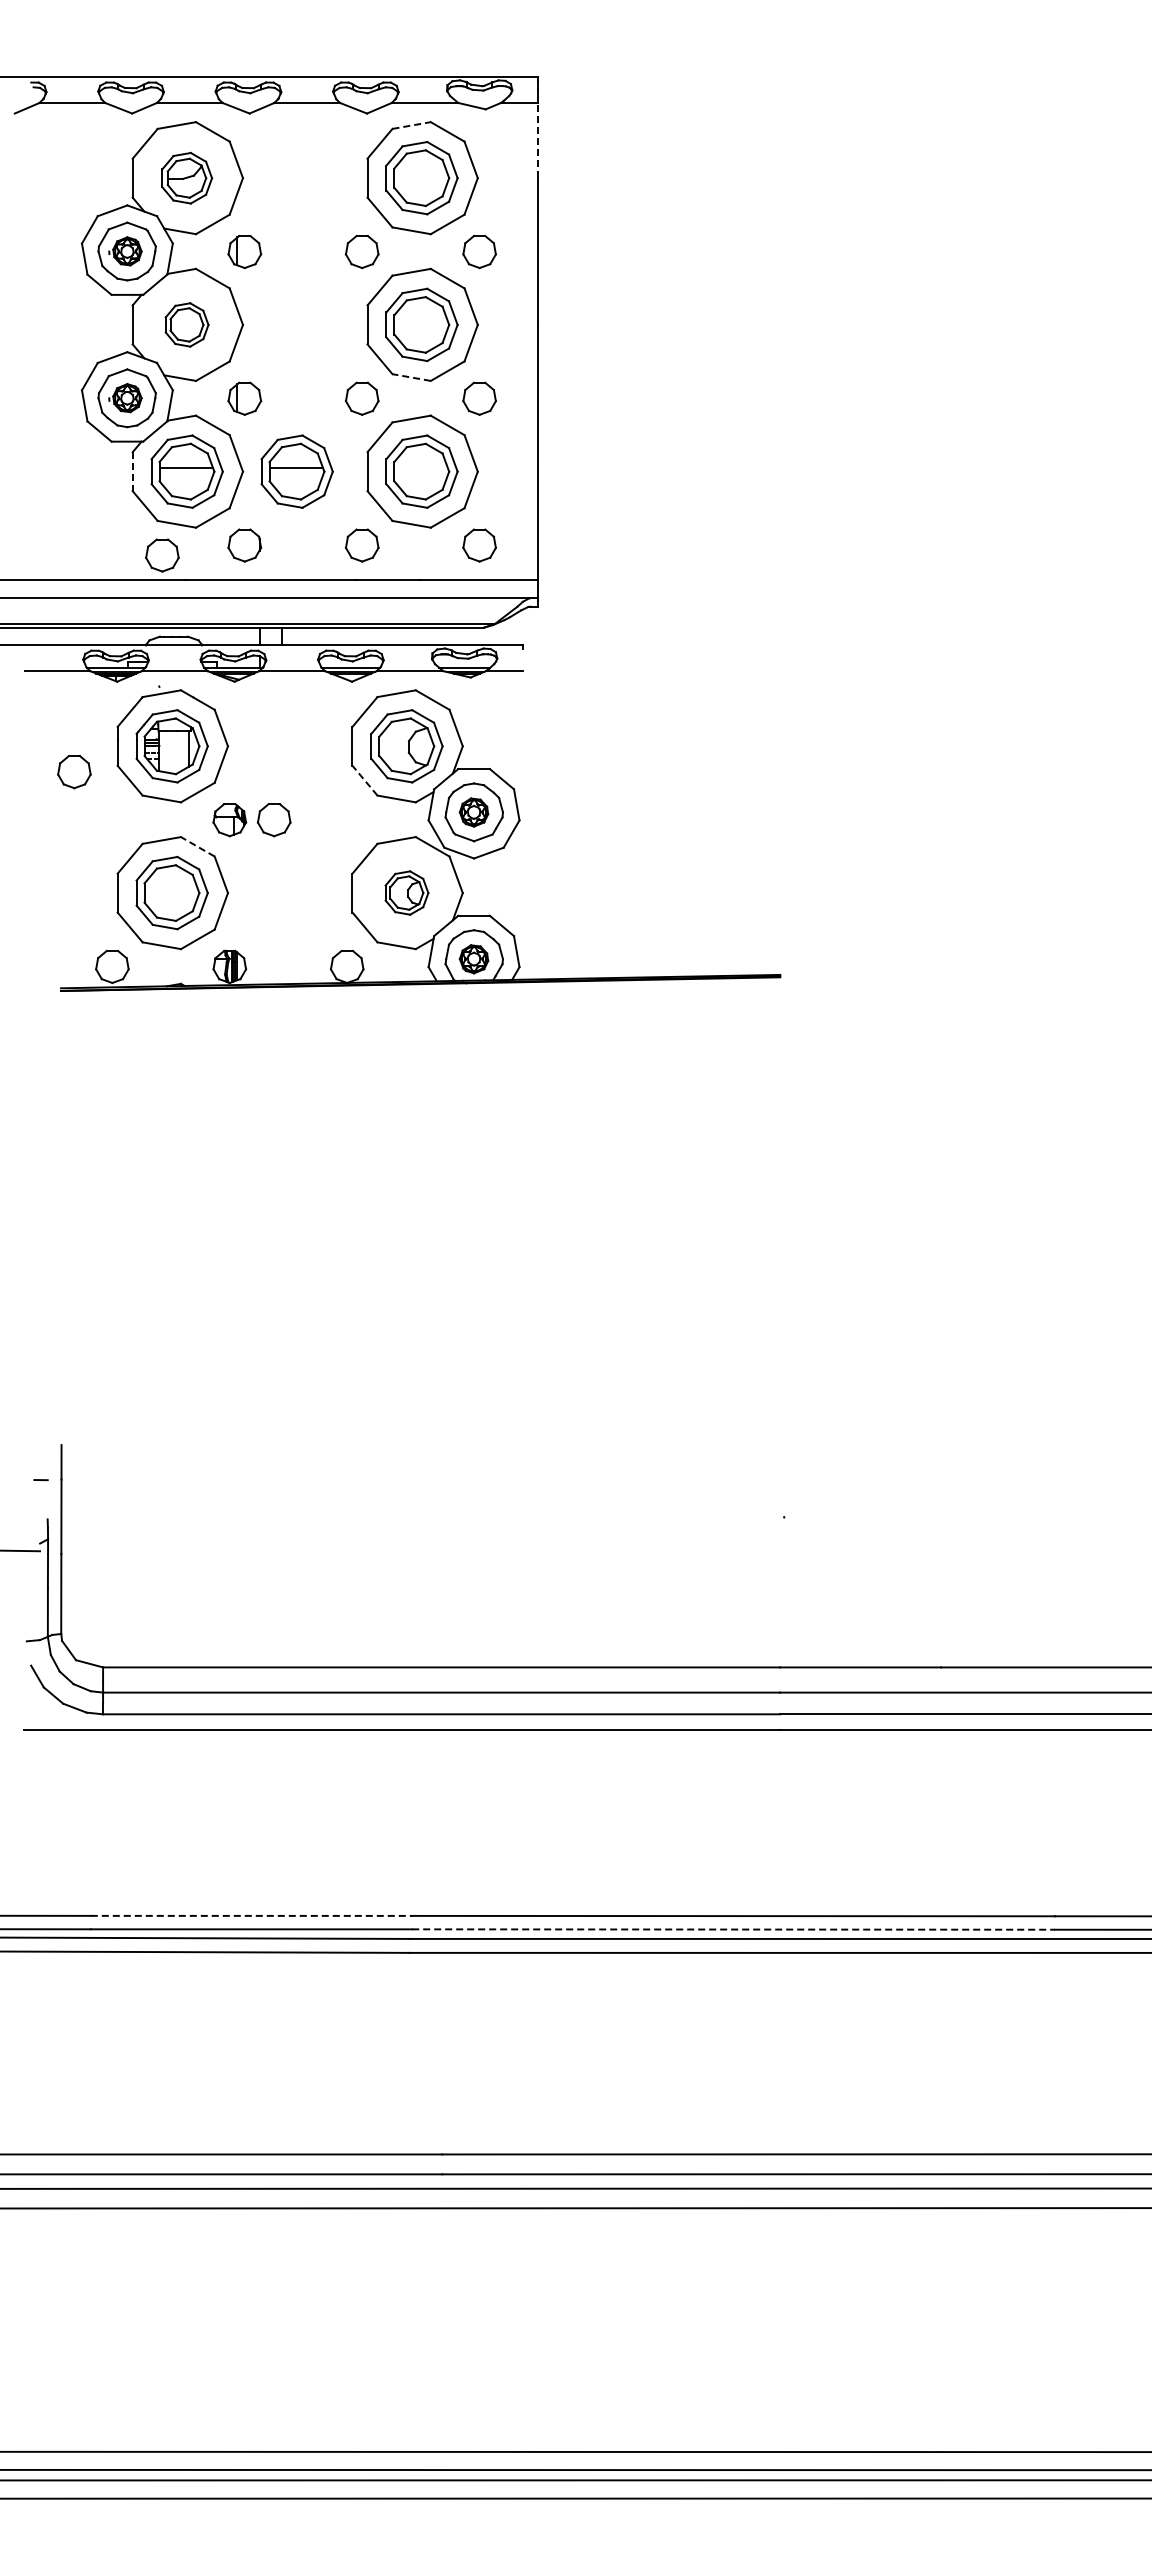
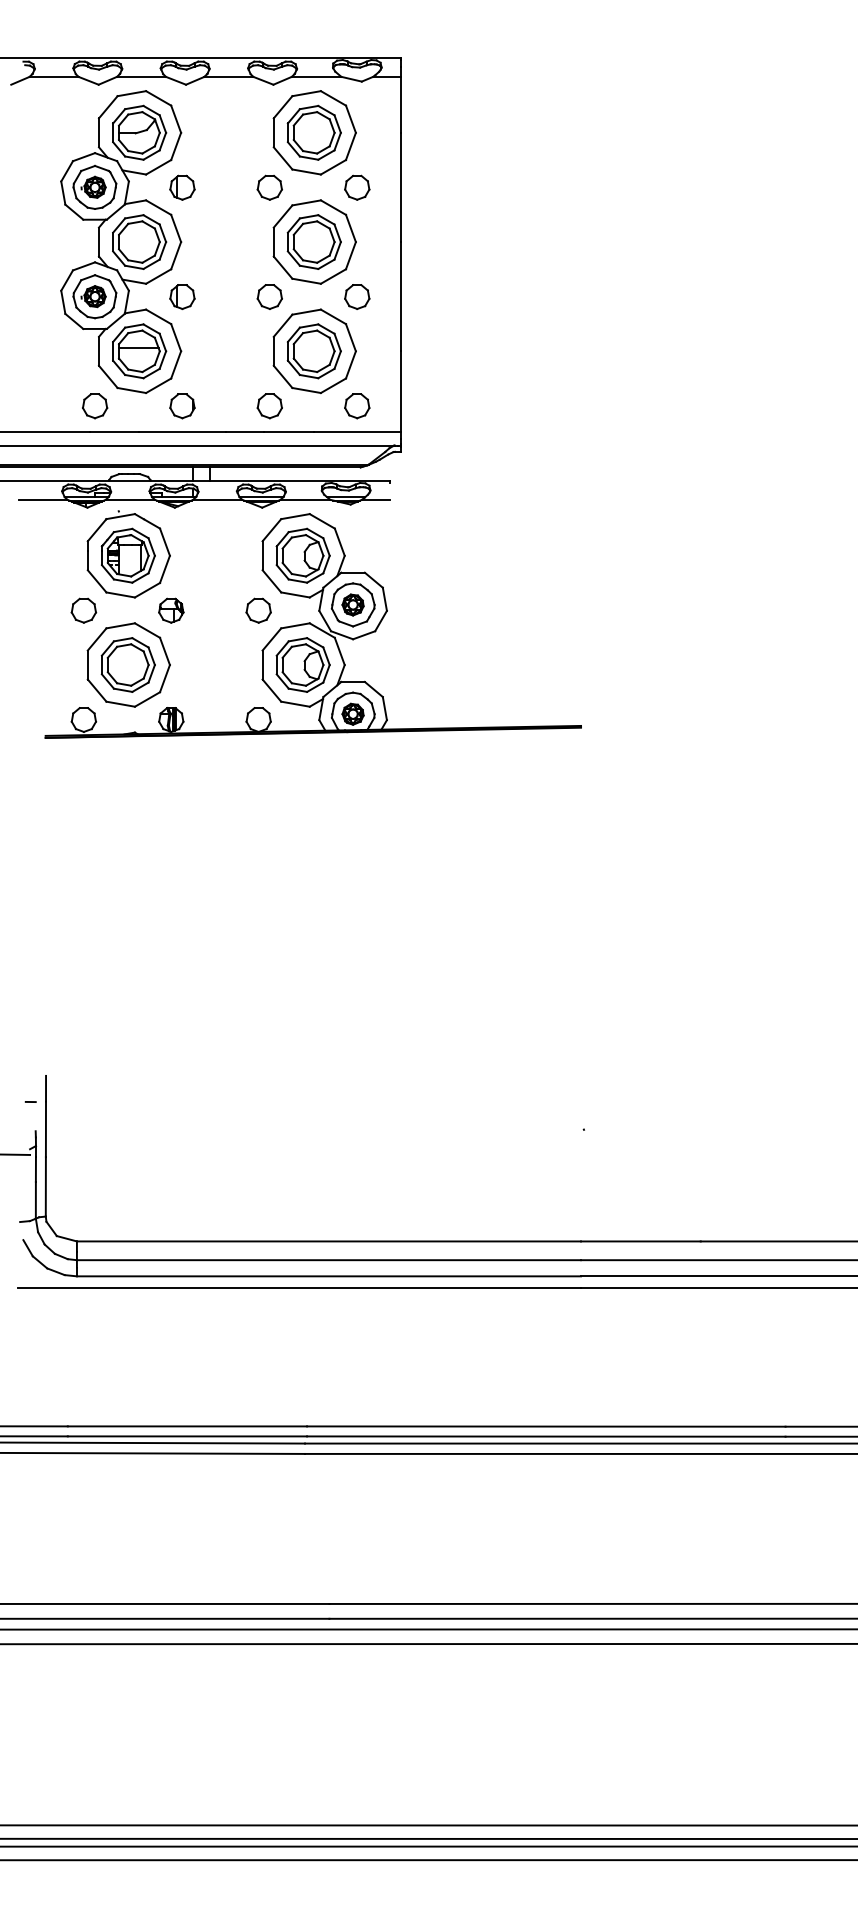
line: (412, 125) -> (307, 93), dashed -> solid
line: (538, 140) -> (401, 104), dashed -> solid
part: (186, 178) -> (139, 133), size x1.43
part: (186, 324) -> (139, 241), size x1.67
line: (411, 377) -> (306, 281), dashed -> solid
part: (296, 471) -> (220, 351), removed
line: (132, 472) -> (98, 351), dashed -> solid
part: (162, 555) -> (95, 406), moved
part: (74, 772) -> (83, 610), moved
line: (364, 780) -> (271, 581), dashed -> solid
part: (273, 820) -> (258, 610), moved
line: (197, 846) -> (147, 630), dashed -> solid
part: (406, 892) -> (302, 664), size x1.67
line: (251, 1915) -> (187, 1426), dashed -> solid
line: (734, 1929) -> (546, 1436), dashed -> solid

